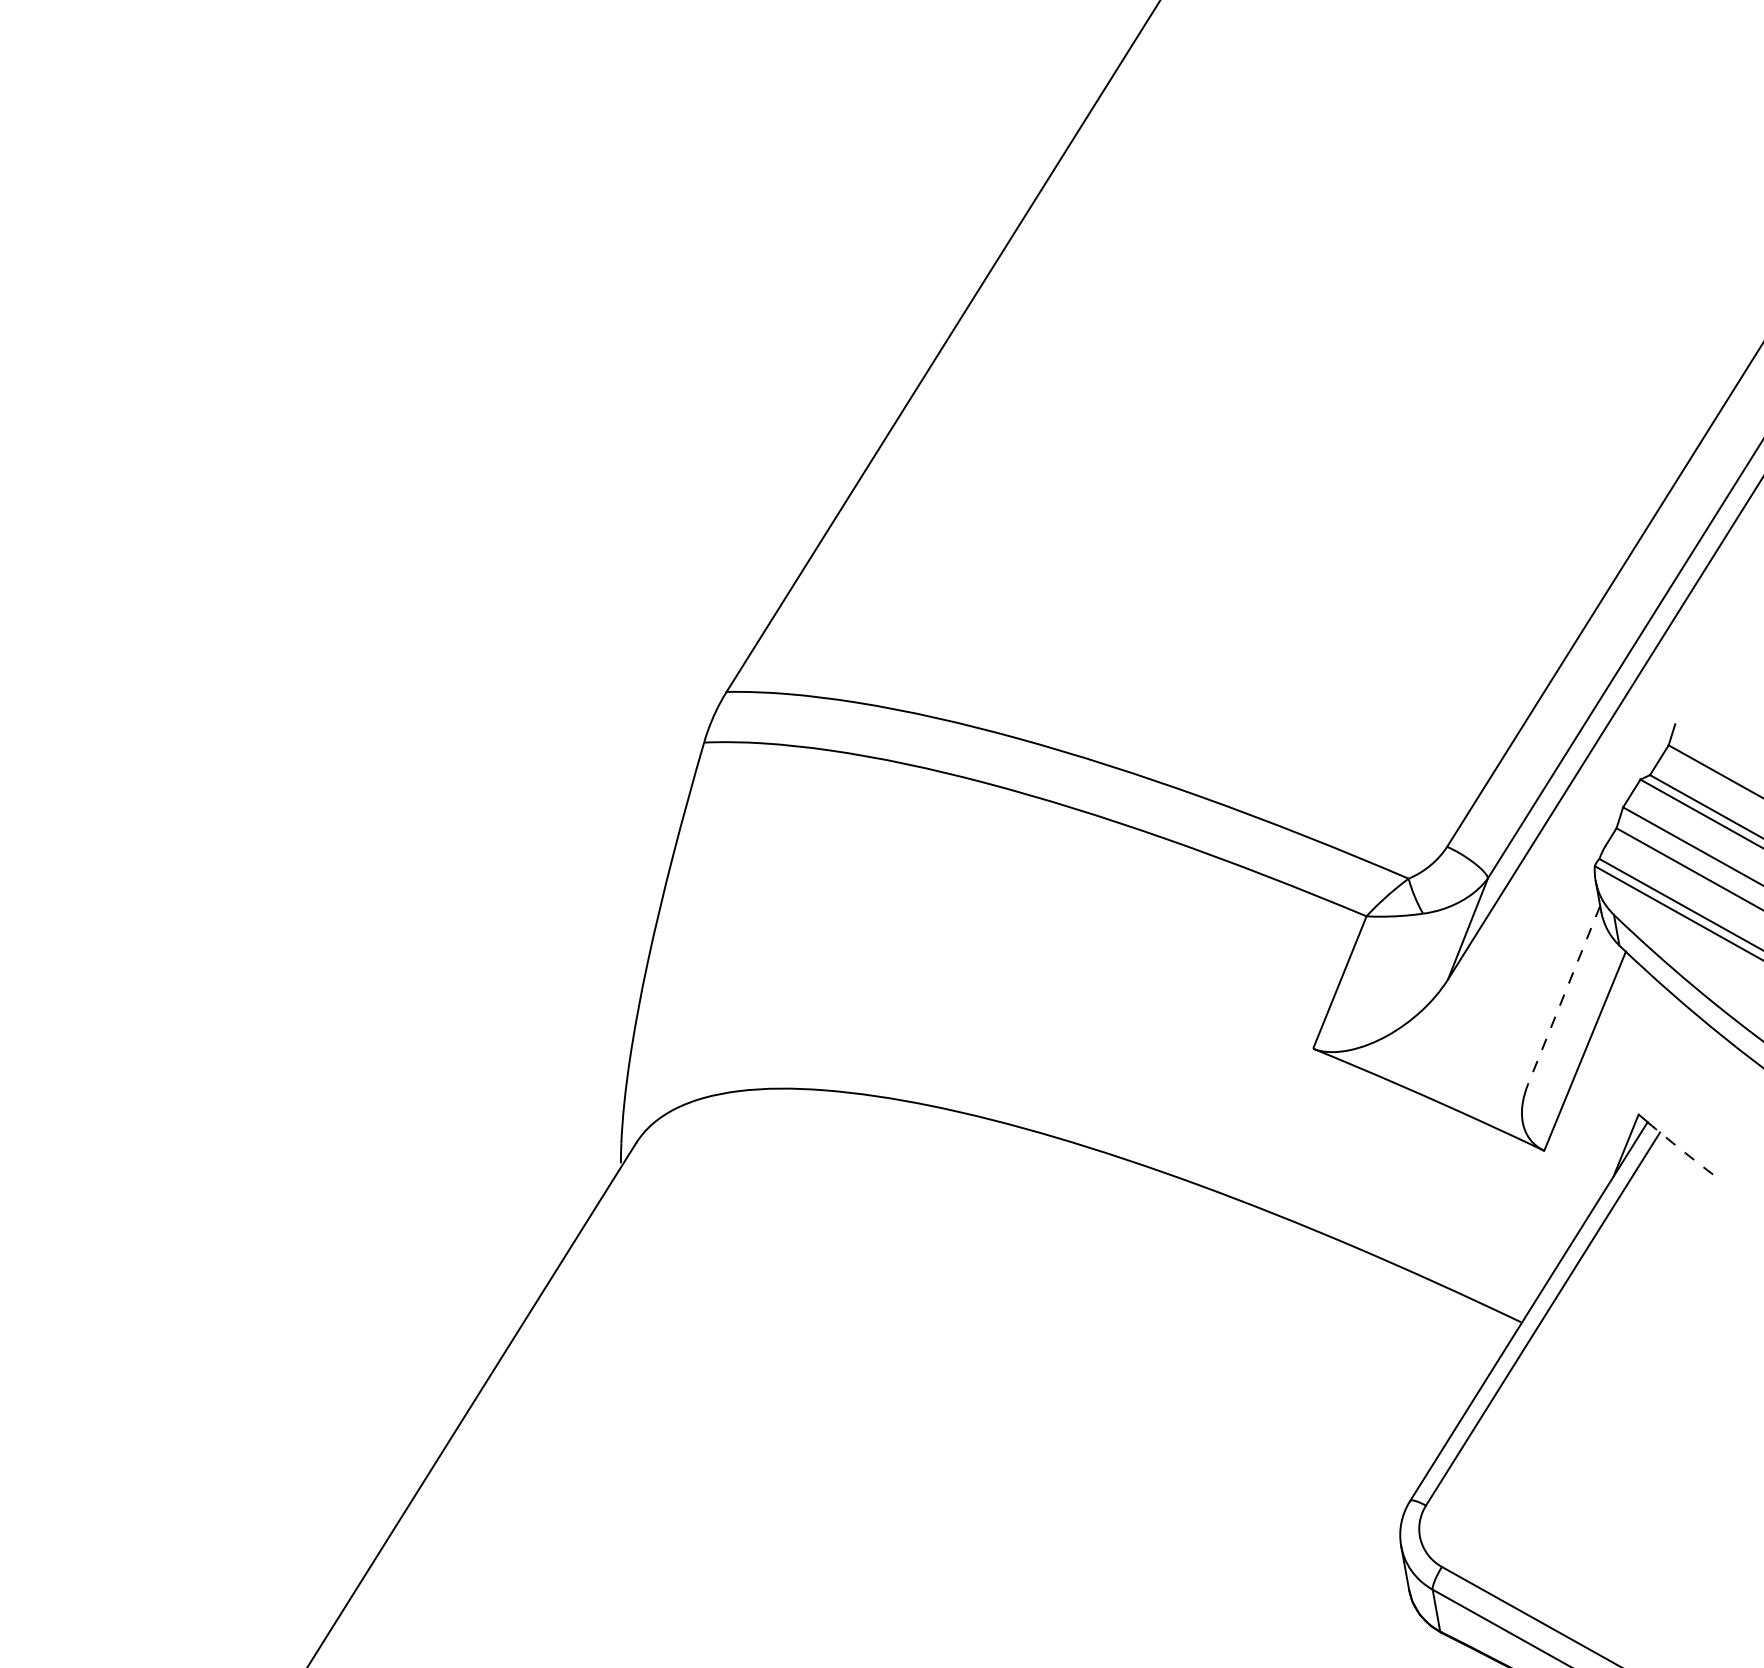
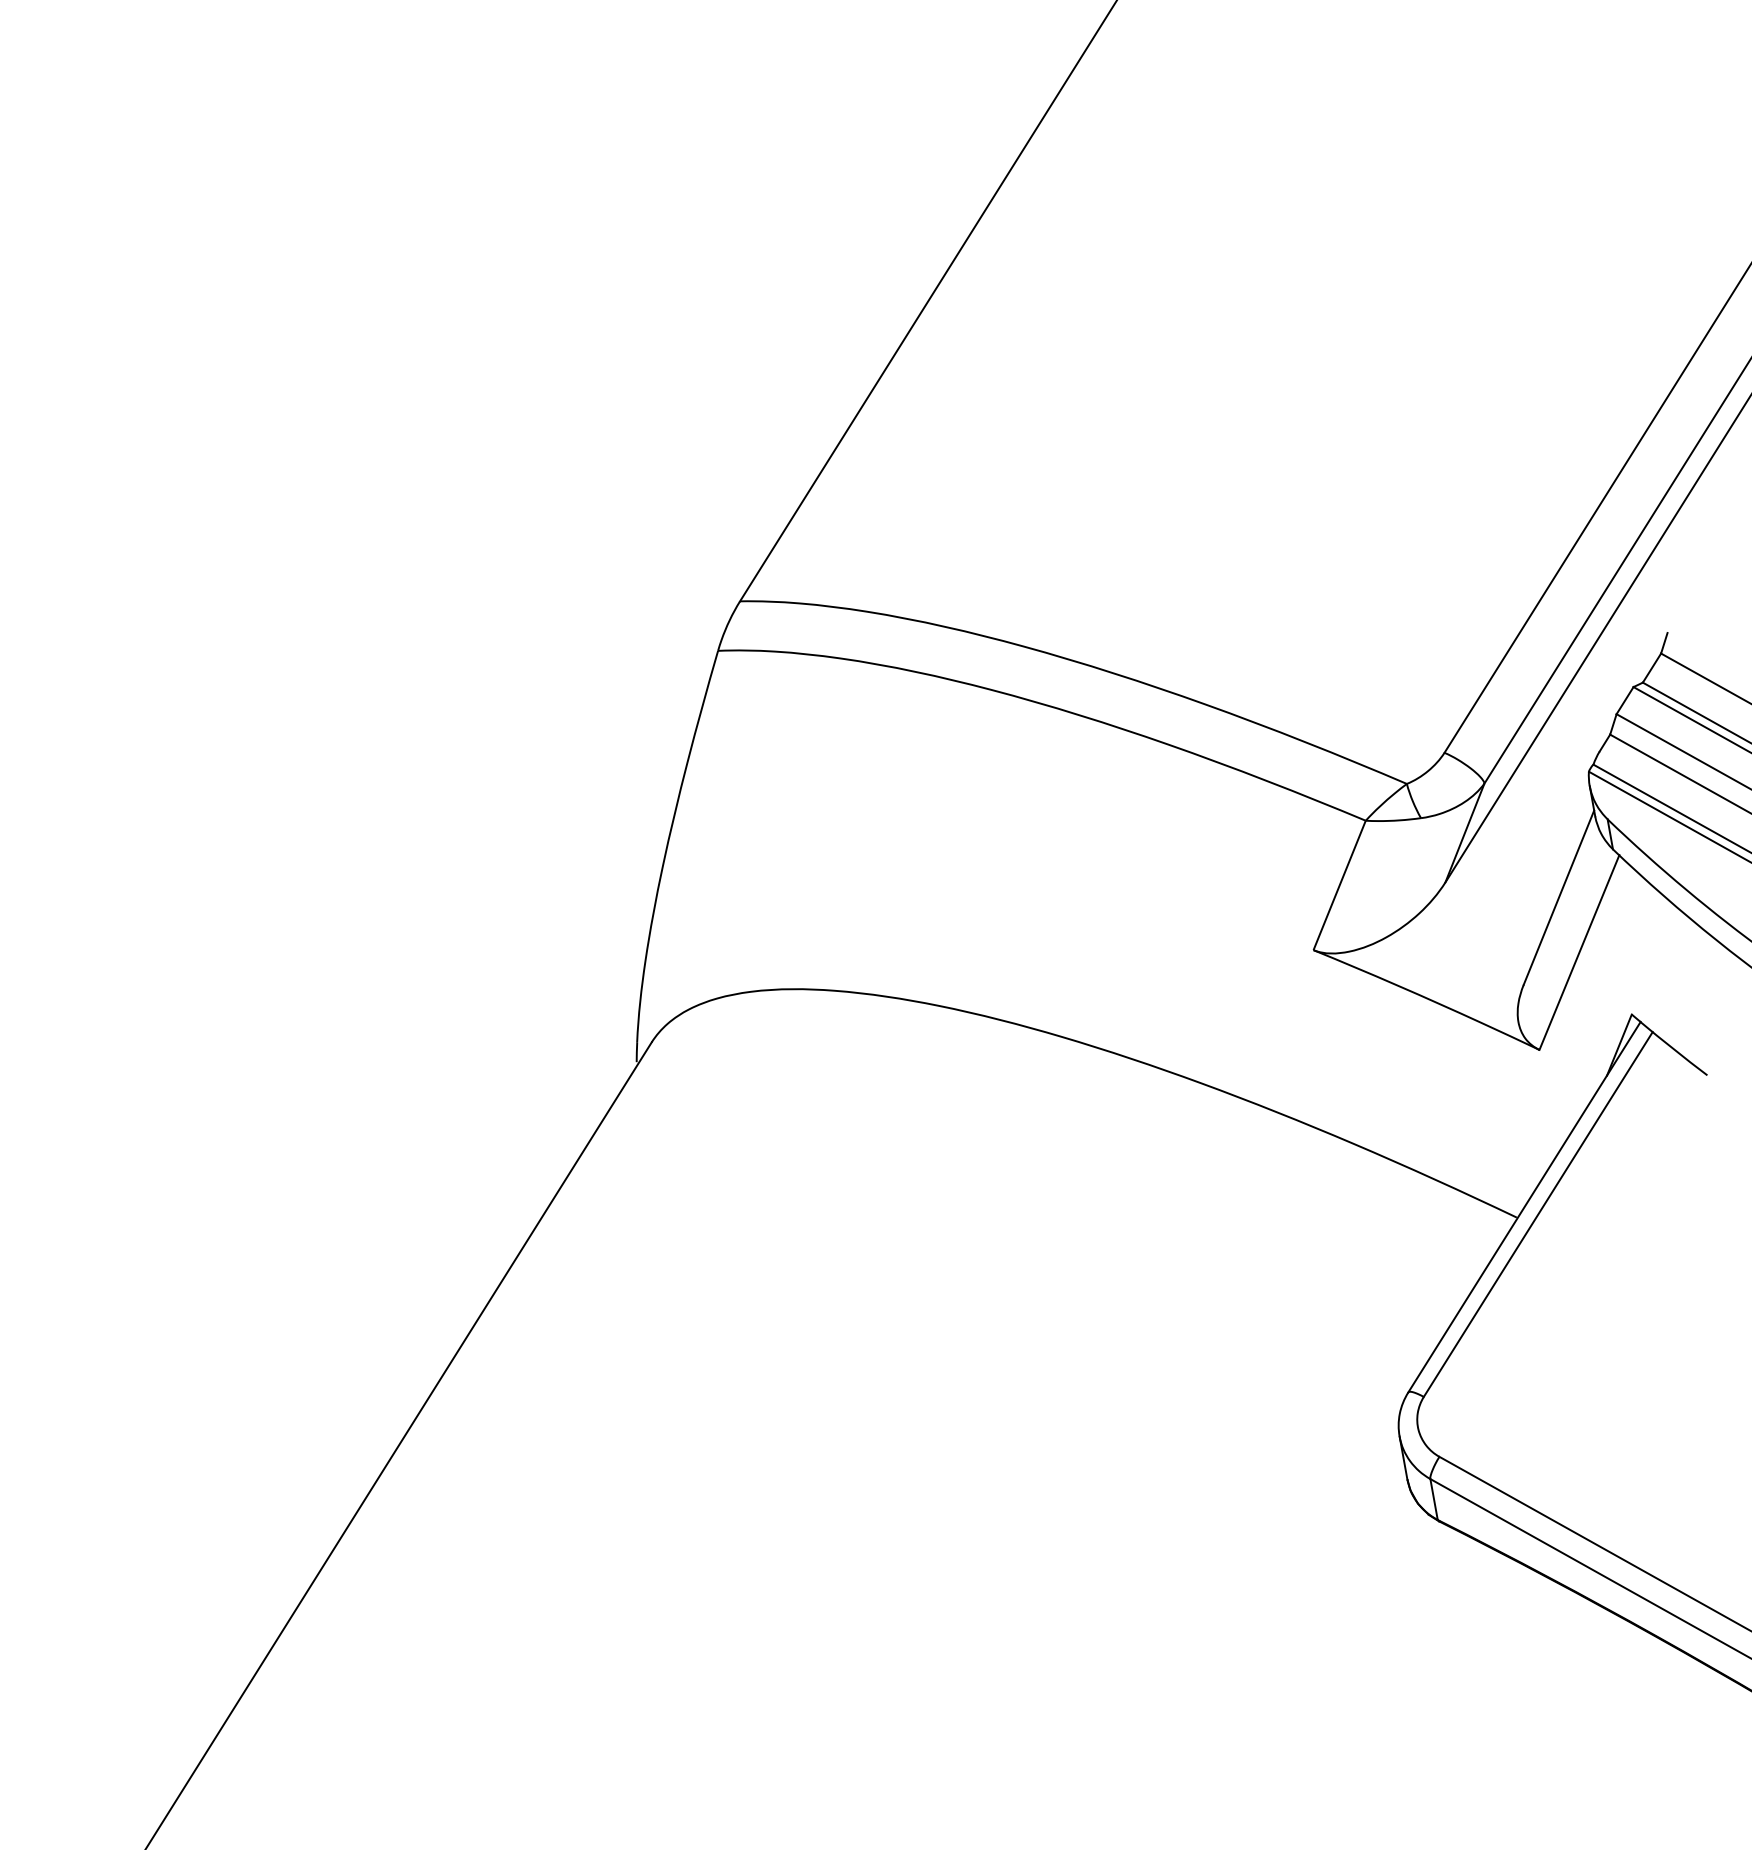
line: (1563, 995) -> (1558, 898), dashed -> solid
arc: (1681, 1150) -> (1673, 1049), dashed -> solid

